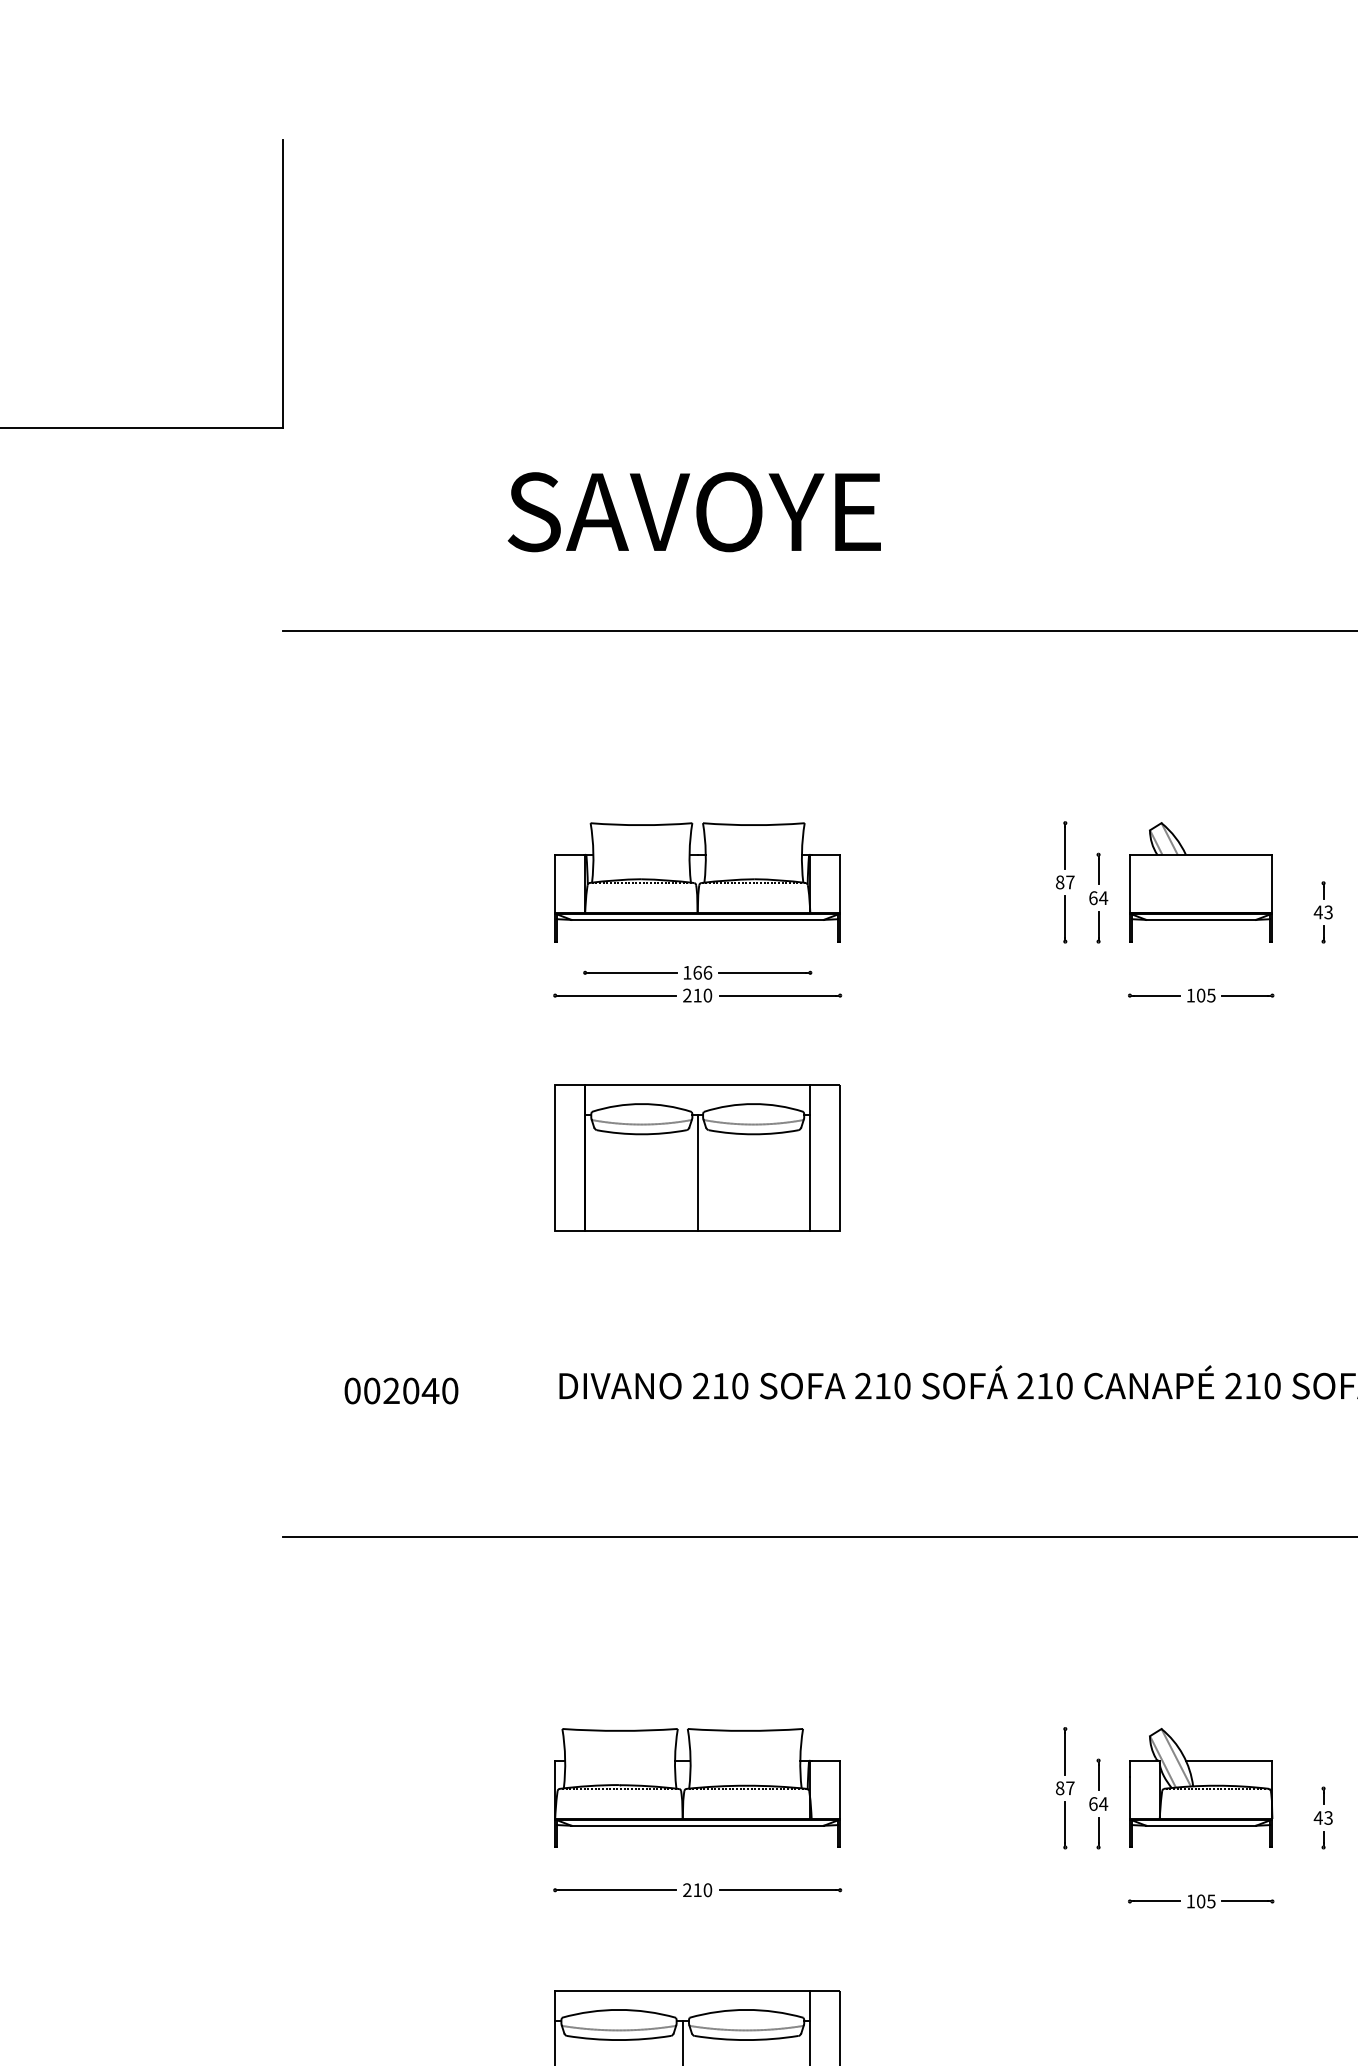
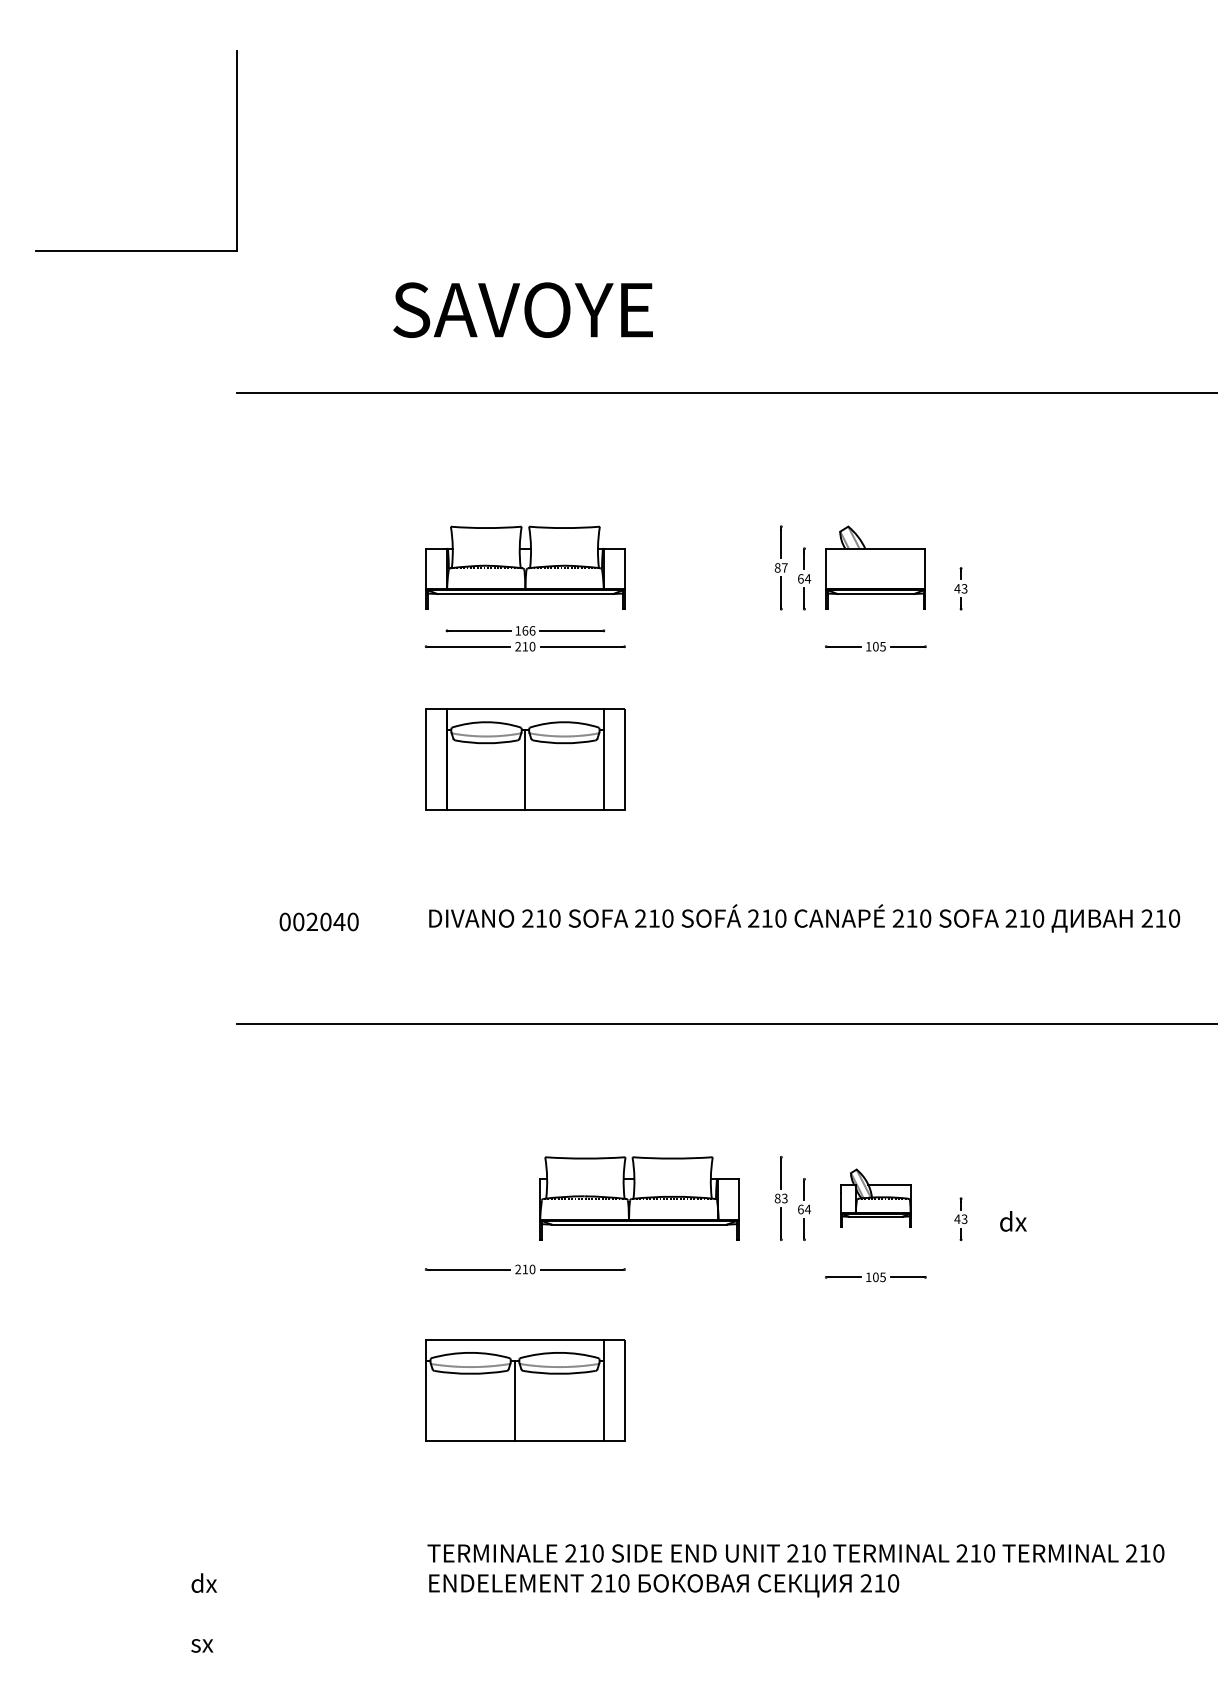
part: (697, 1788) -> (639, 1198), moved
text: (1069, 1788) -> (784, 1198), 87 -> 83
part: (1200, 1788) -> (875, 1198), size x0.7

